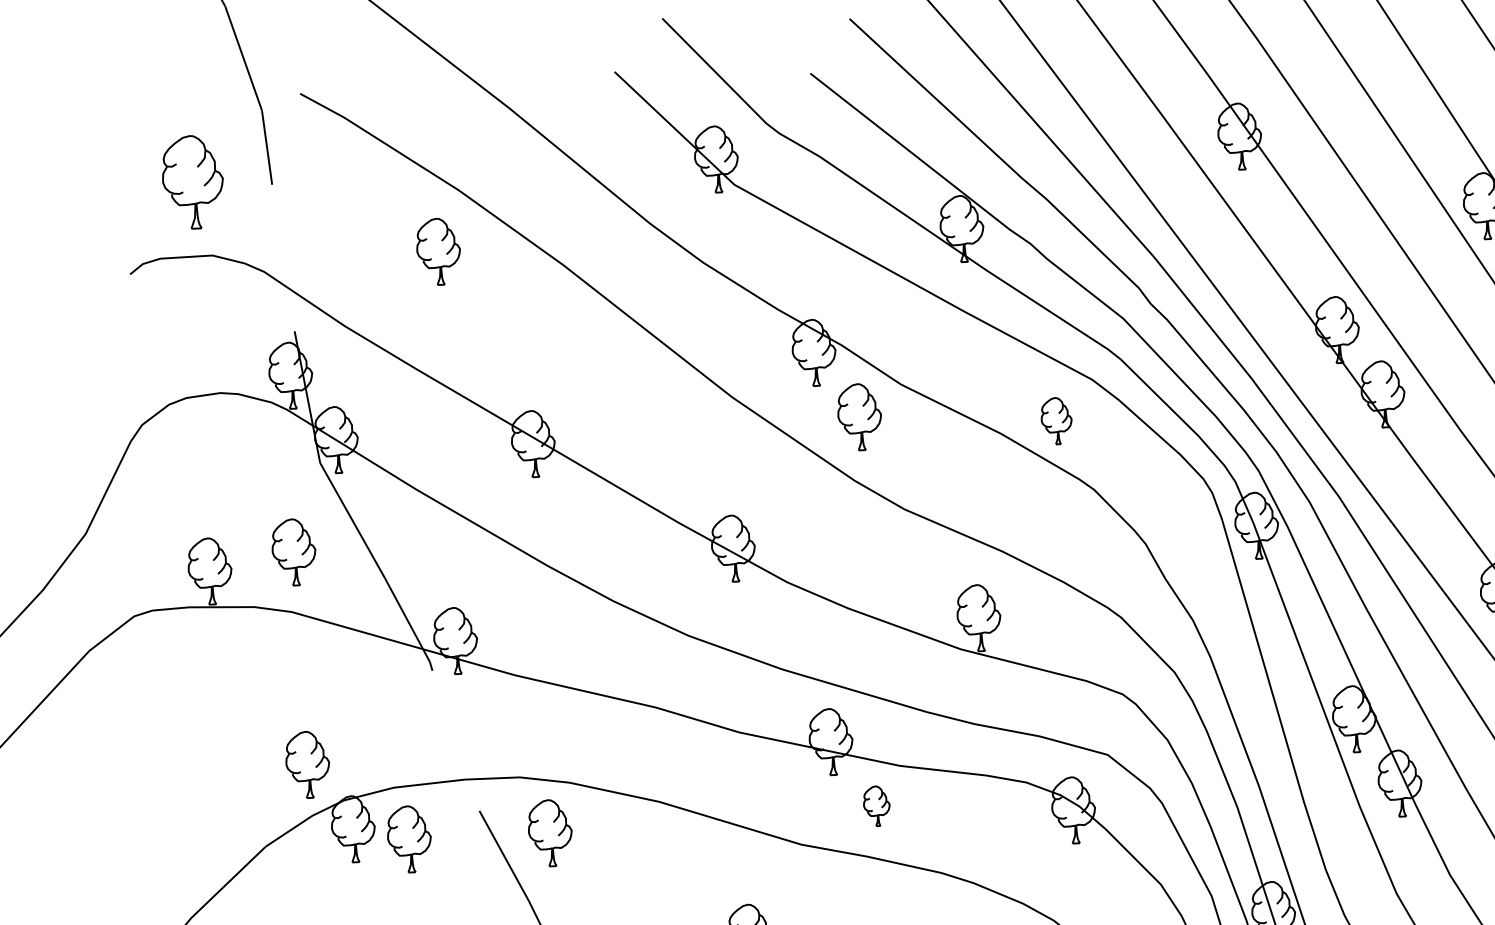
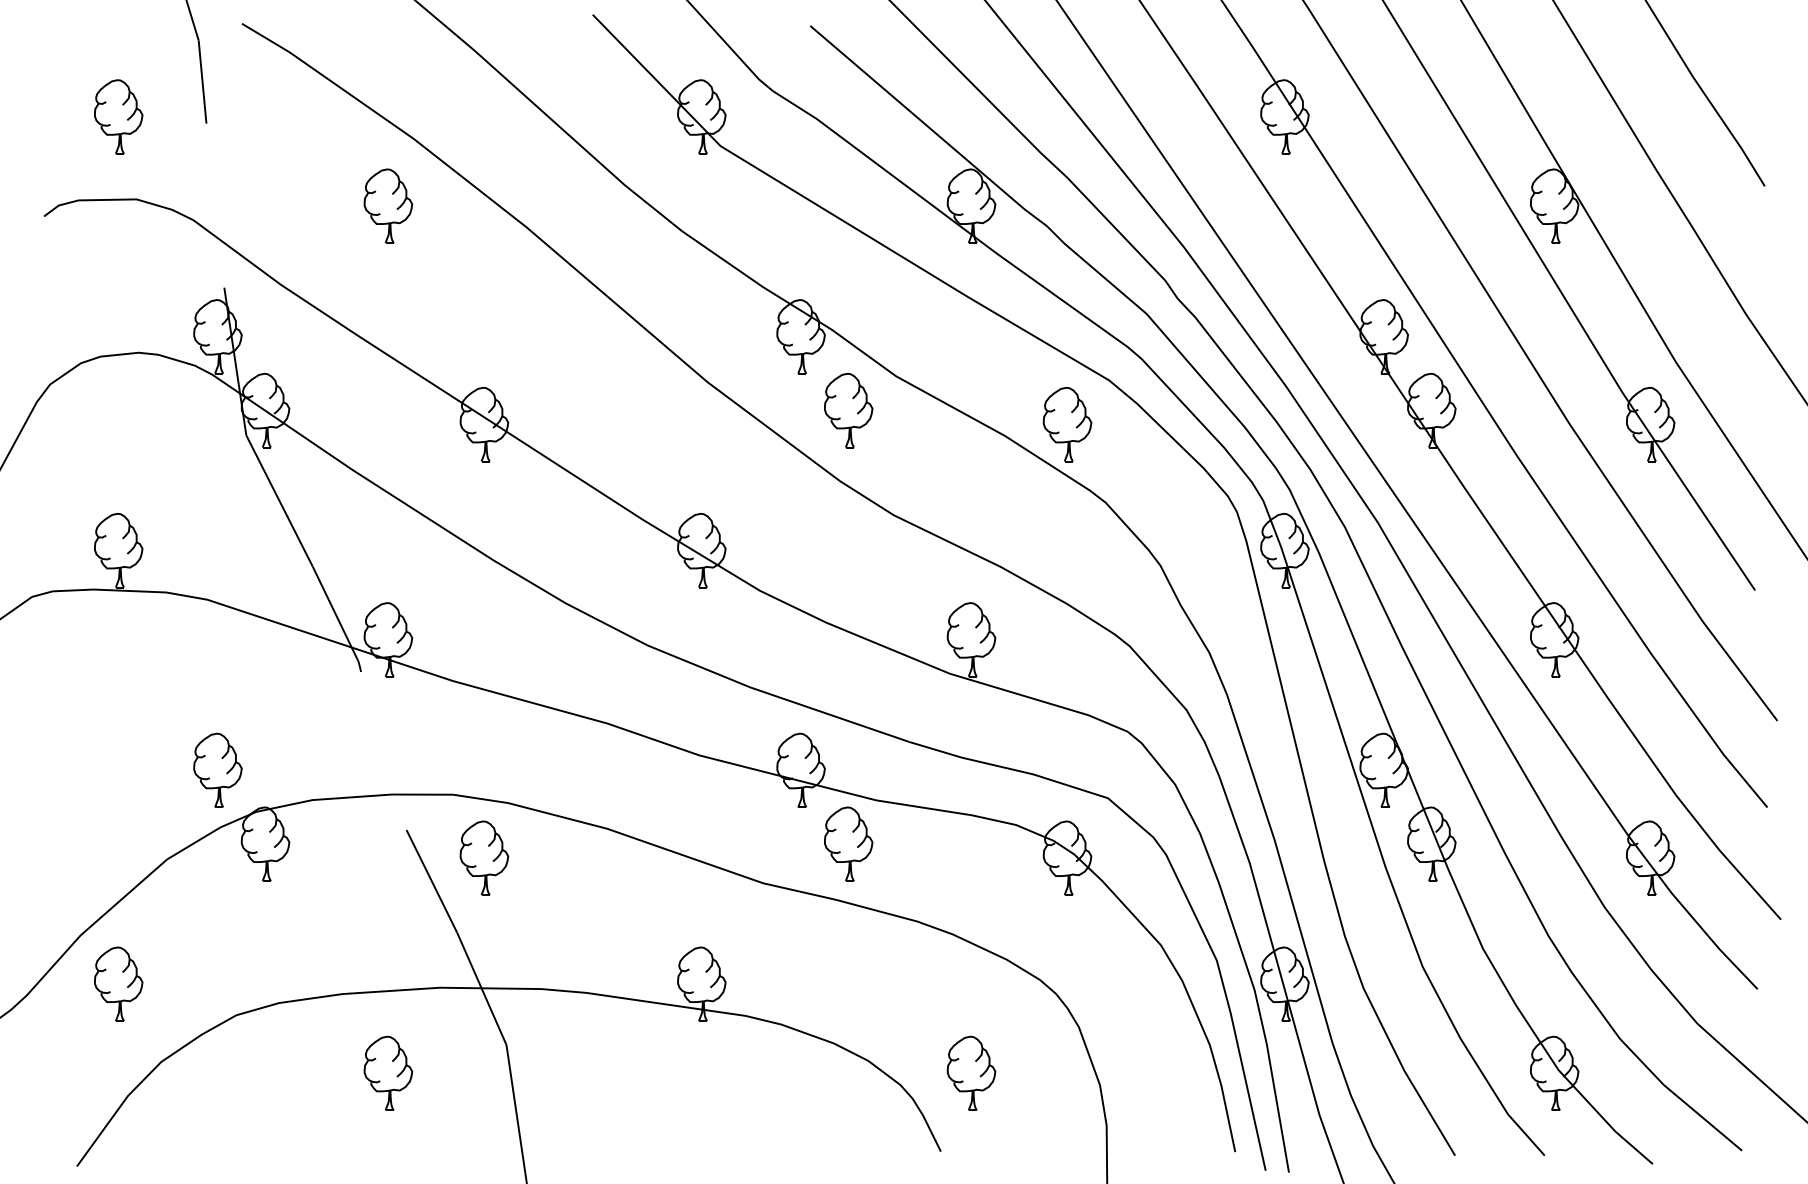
part: (192, 181) -> (118, 116), size x0.71
part: (1056, 421) -> (1067, 424), size x1.43
part: (293, 551) -> (212, 532), removed
part: (876, 805) -> (848, 843), size x1.67
part: (409, 838) -> (327, 857), removed

